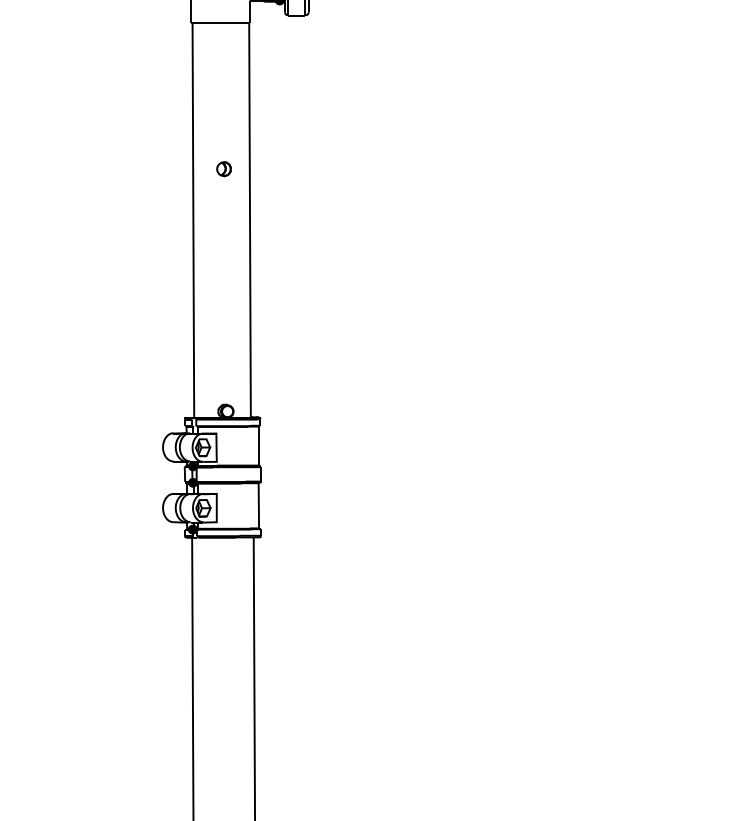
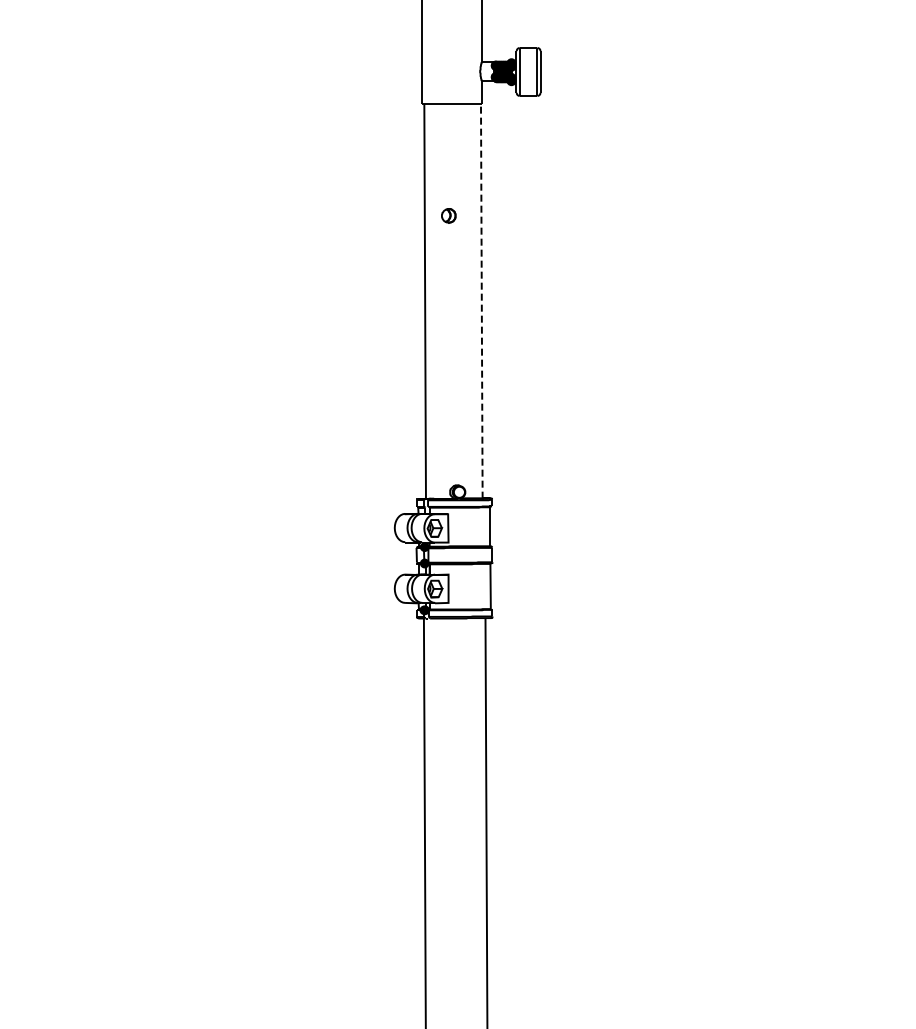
part: (223, 168) -> (448, 215), moved
line: (249, 219) -> (481, 300), solid -> dashed

